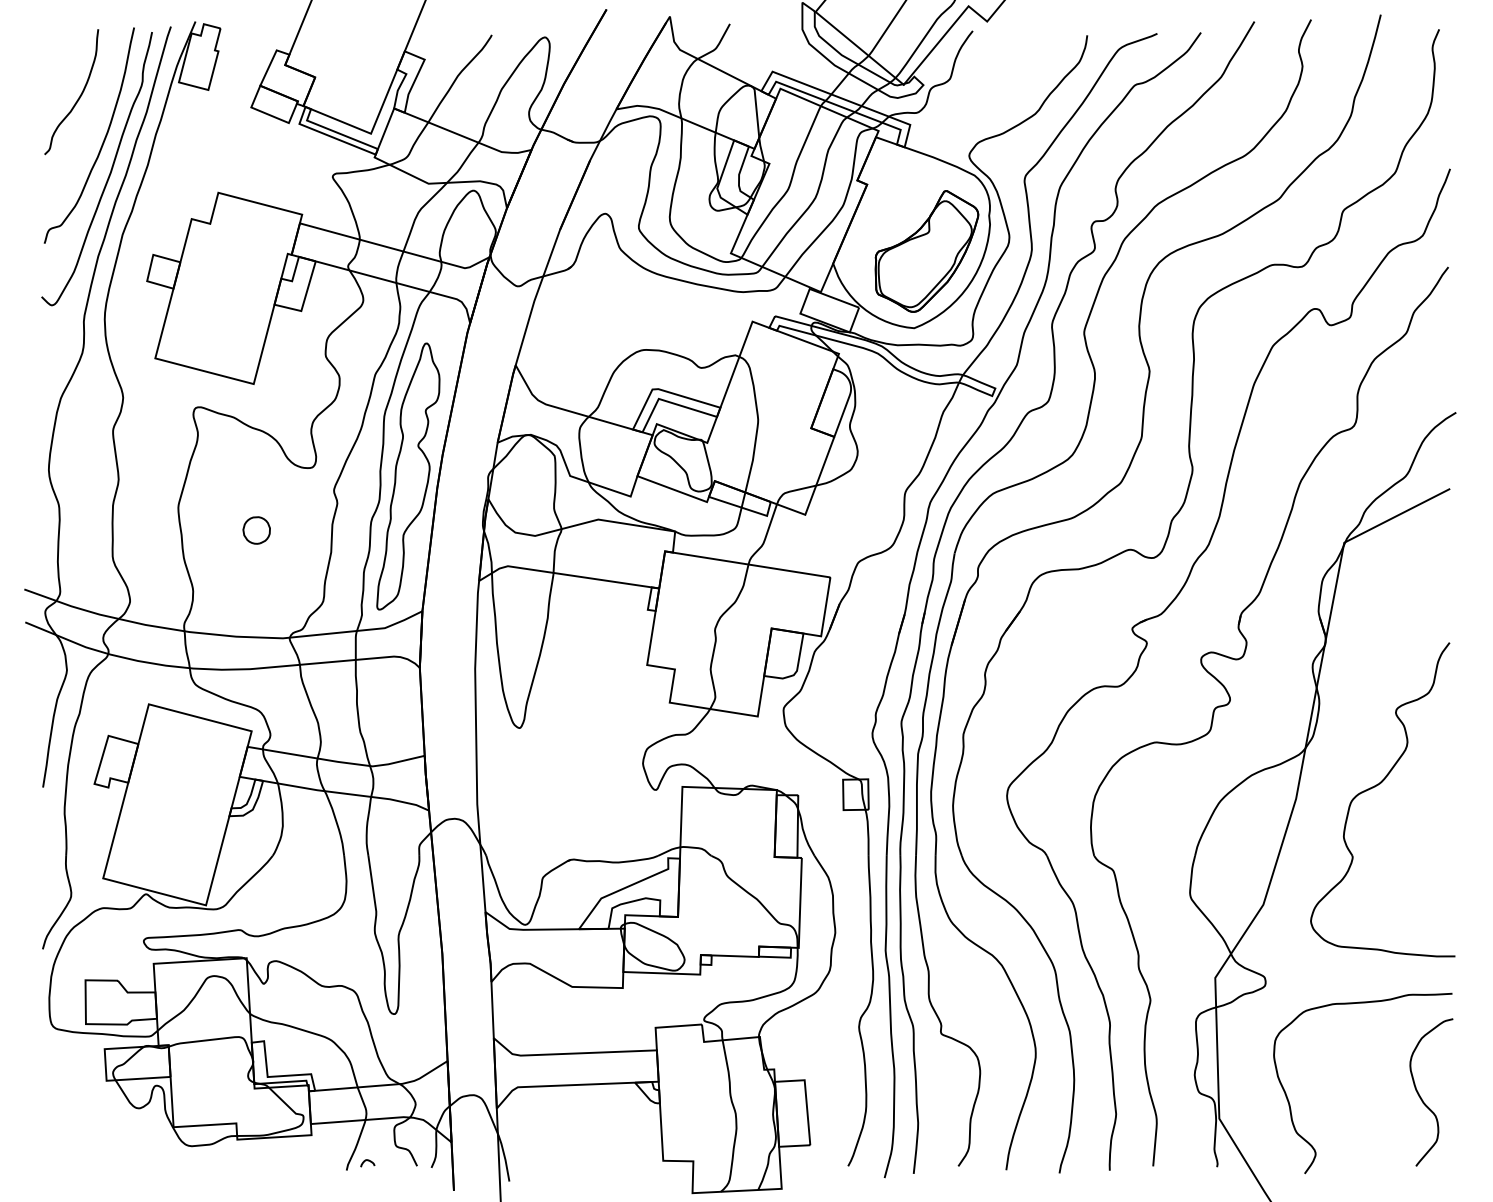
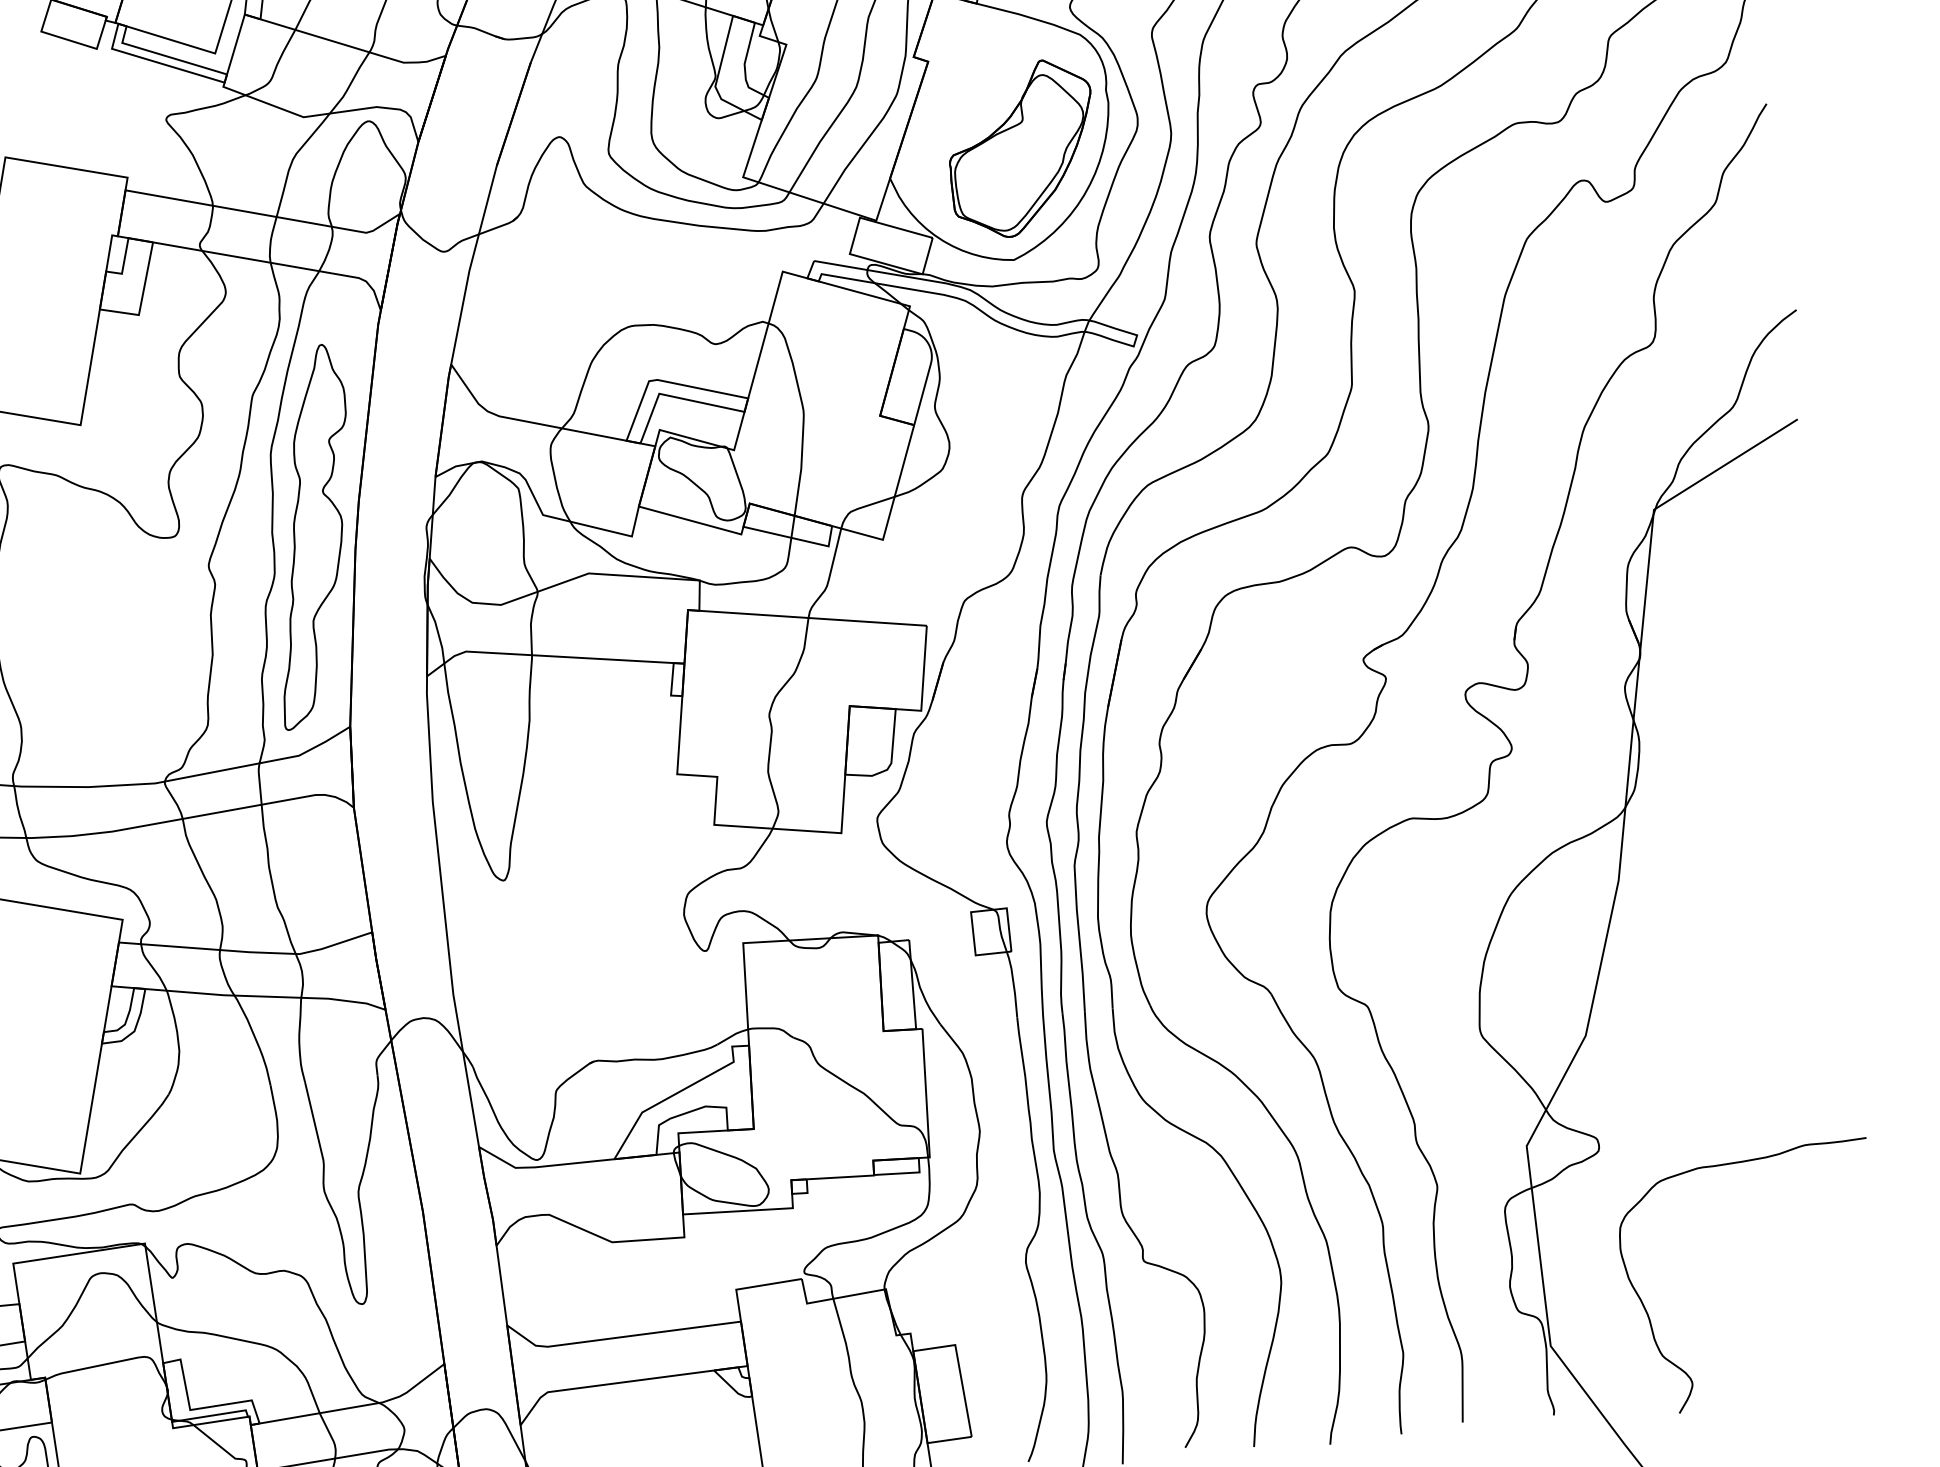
part: (256, 530) -> (103, 633), removed
part: (1375, 787) -> (1730, 854), removed
curve: (1422, 1098) -> (1837, 1290), removed

